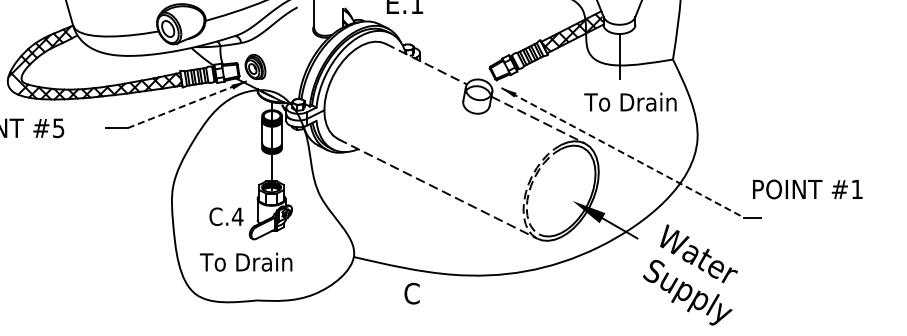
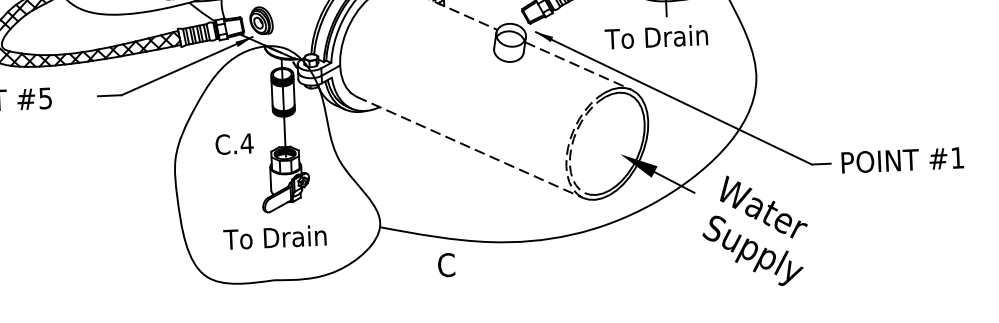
text: (630, 101) -> (656, 36), moved
line: (186, 105) -> (186, 66), dashed -> solid
line: (623, 153) -> (674, 99), dashed -> solid
text: (807, 189) -> (902, 160), moved
text: (226, 216) -> (234, 143), moved
text: (246, 261) -> (275, 236), moved

